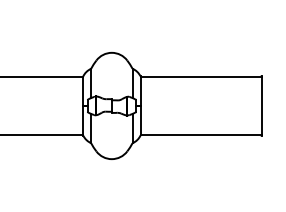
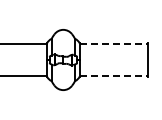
line: (202, 76) -> (114, 43), solid -> dashed
line: (202, 135) -> (114, 76), solid -> dashed

